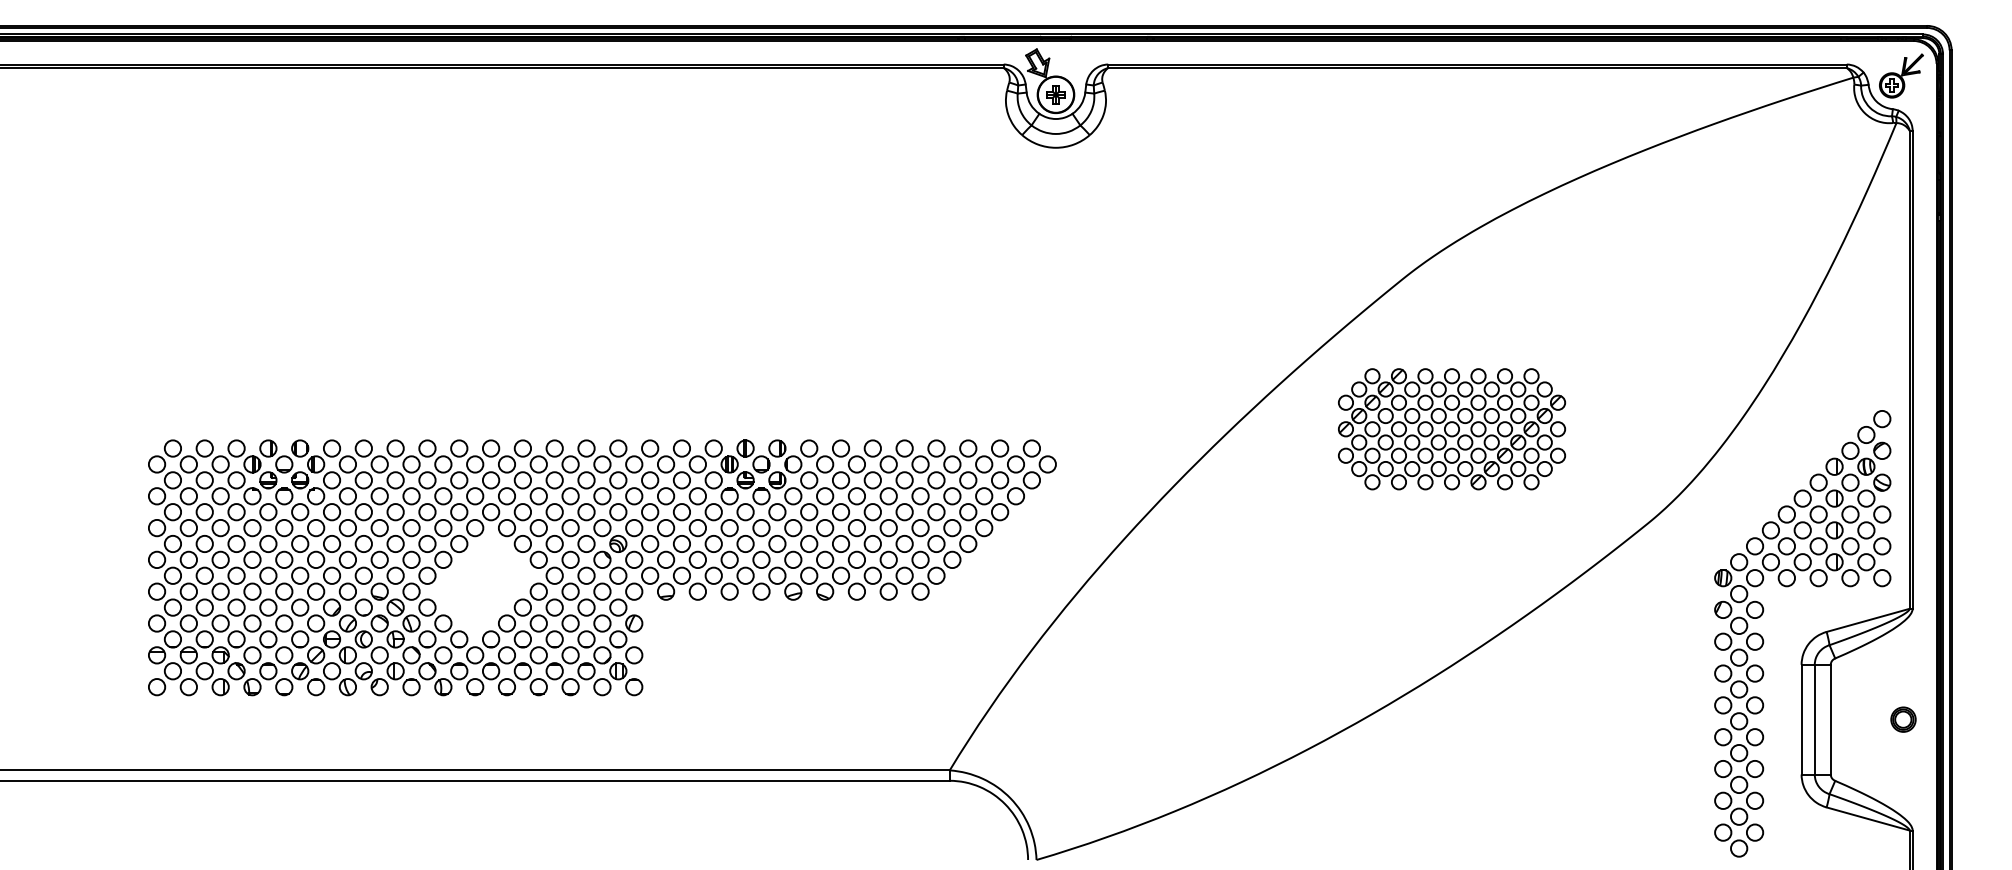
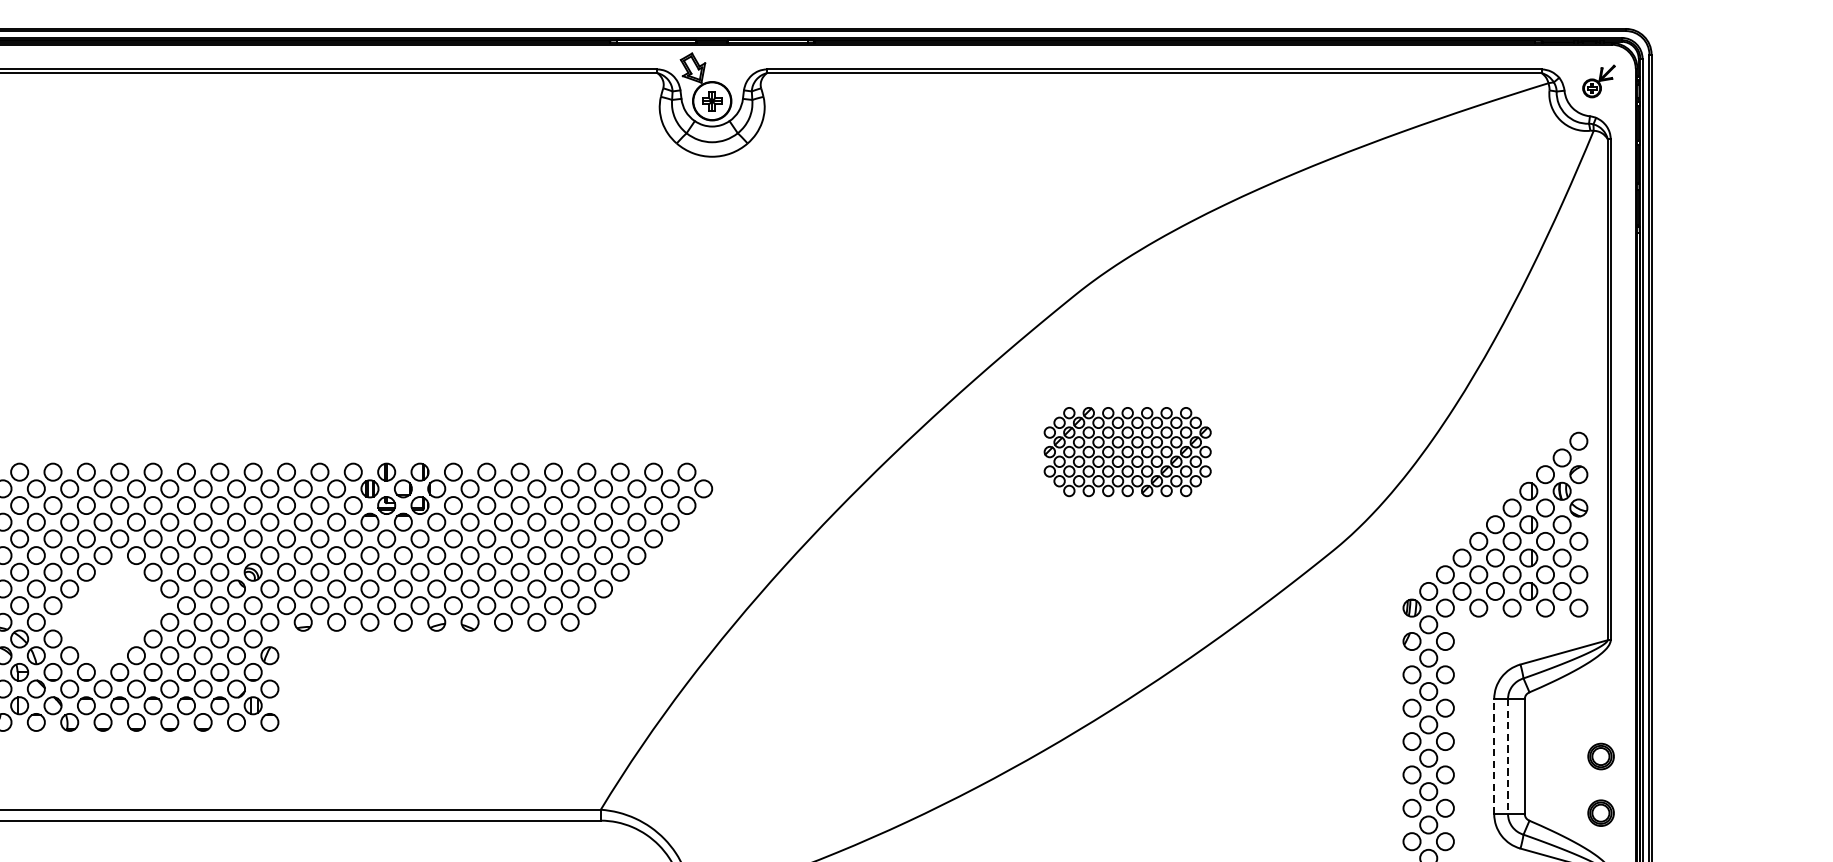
part: (1901, 75) -> (1598, 80), size x0.7
part: (1452, 429) -> (1128, 452), size x0.7
line: (1801, 719) -> (1494, 756), solid -> dashed
line: (1814, 719) -> (1507, 756), solid -> dashed
part: (1903, 773) -> (1601, 813), added

